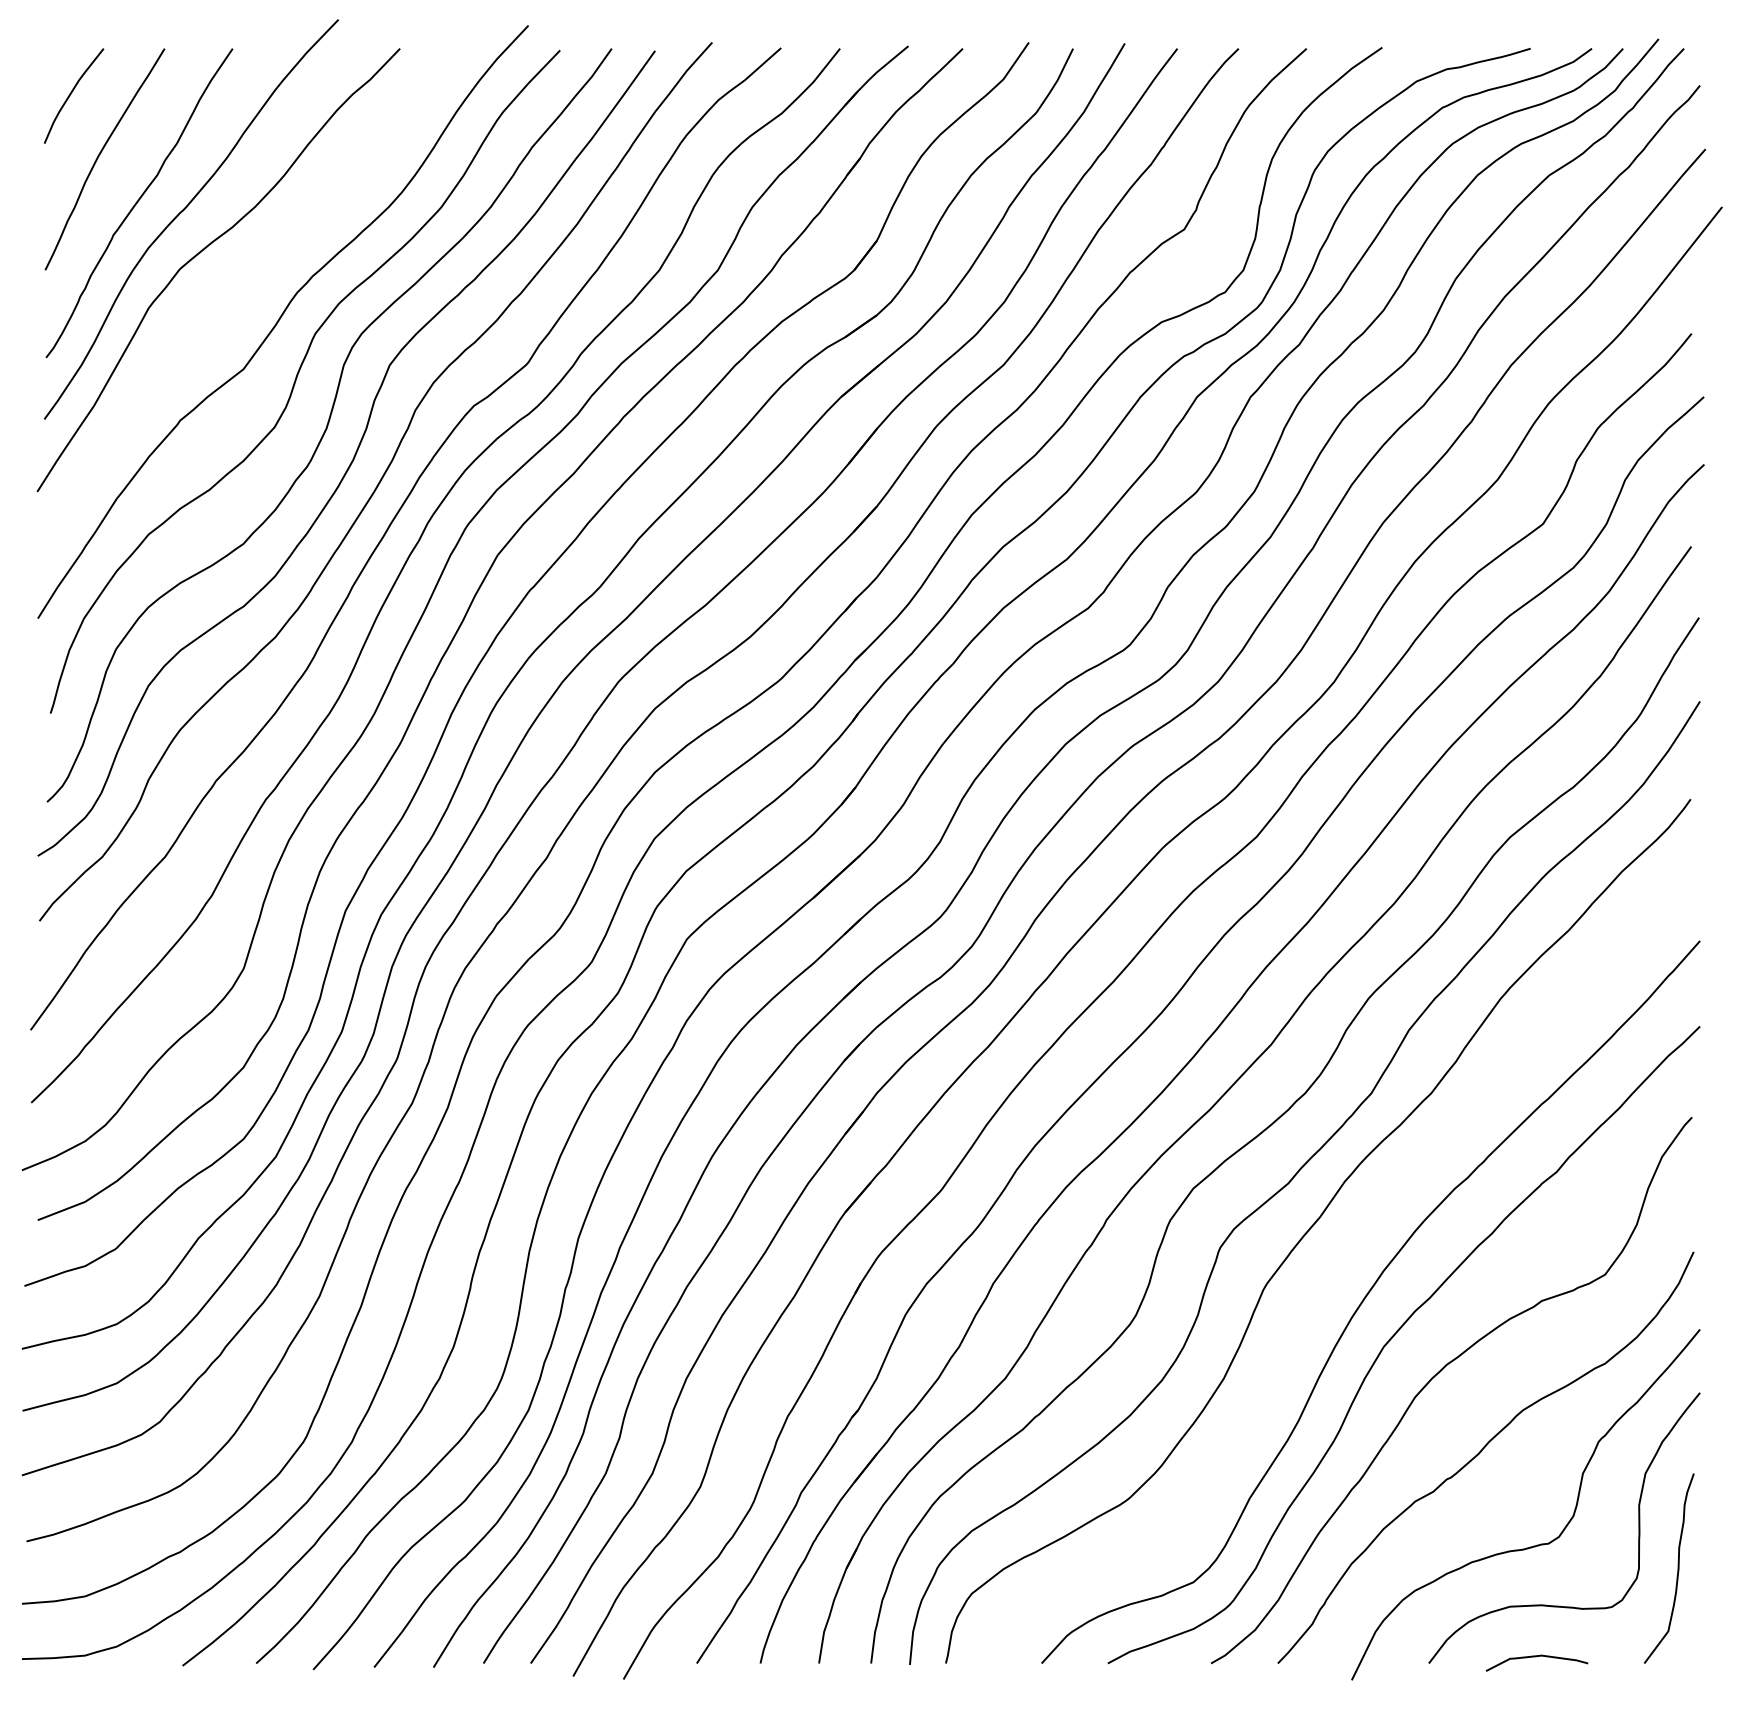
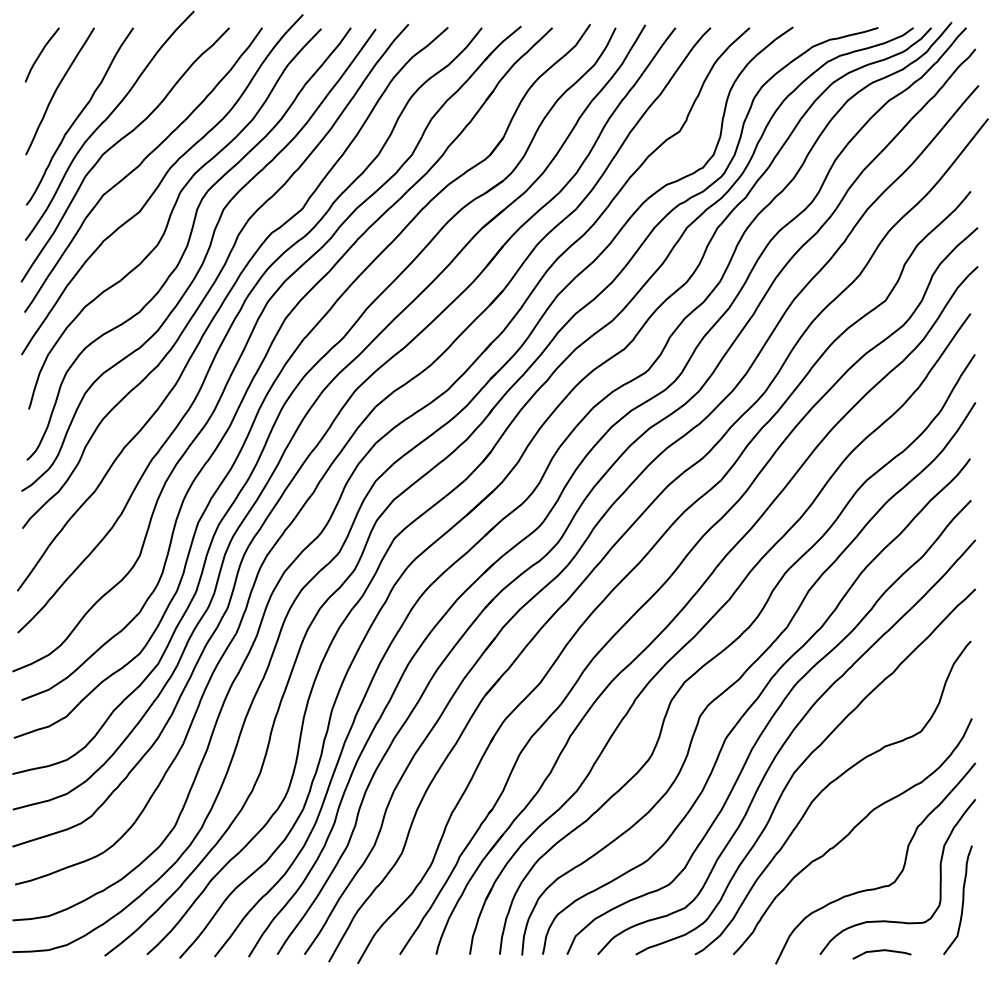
curve: (245, 288) -> (140, 165), added
curve: (1337, 1265) -> (767, 726), added

